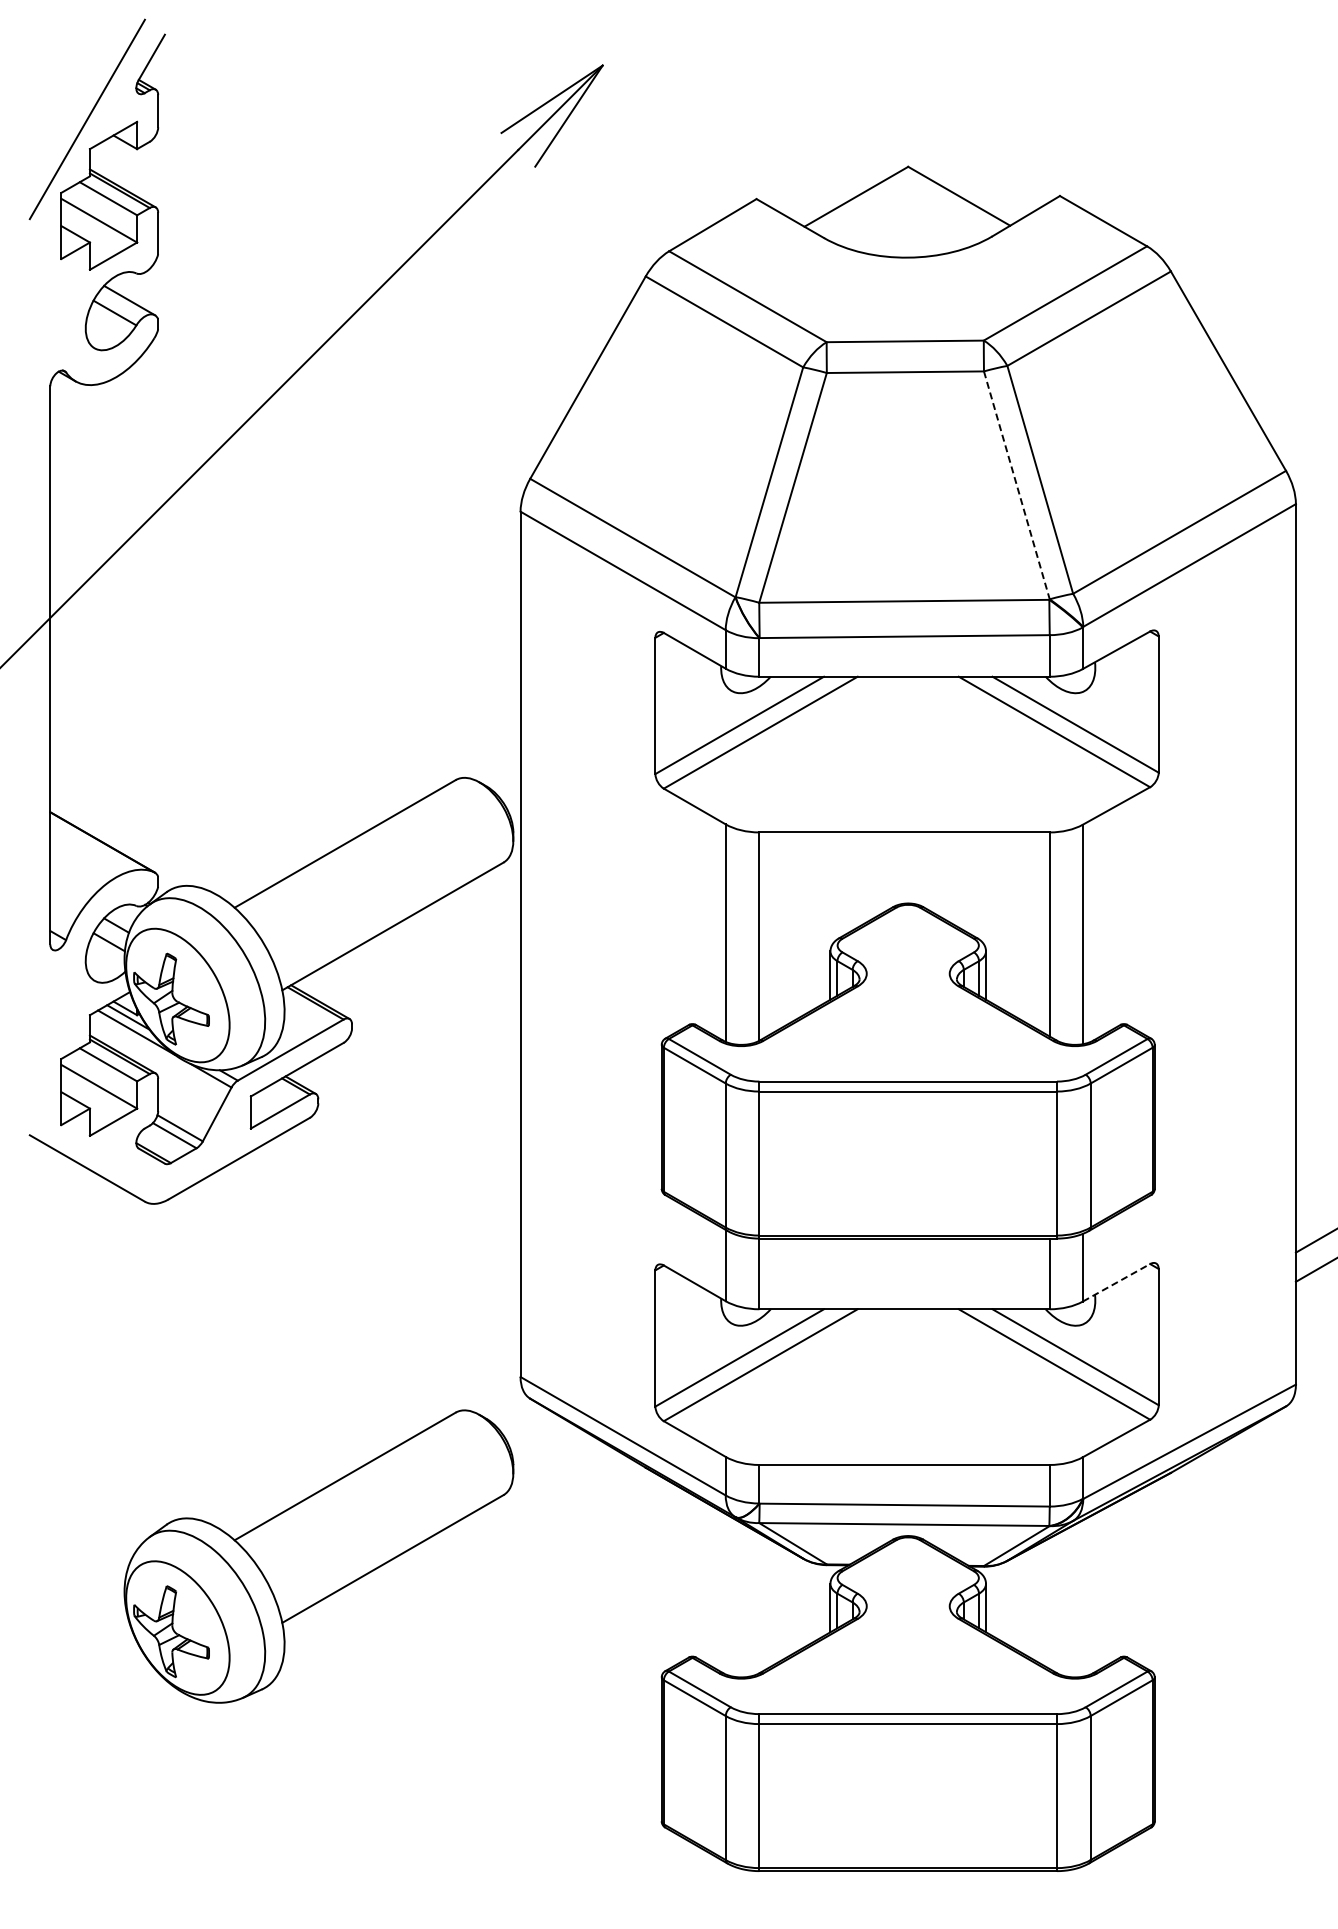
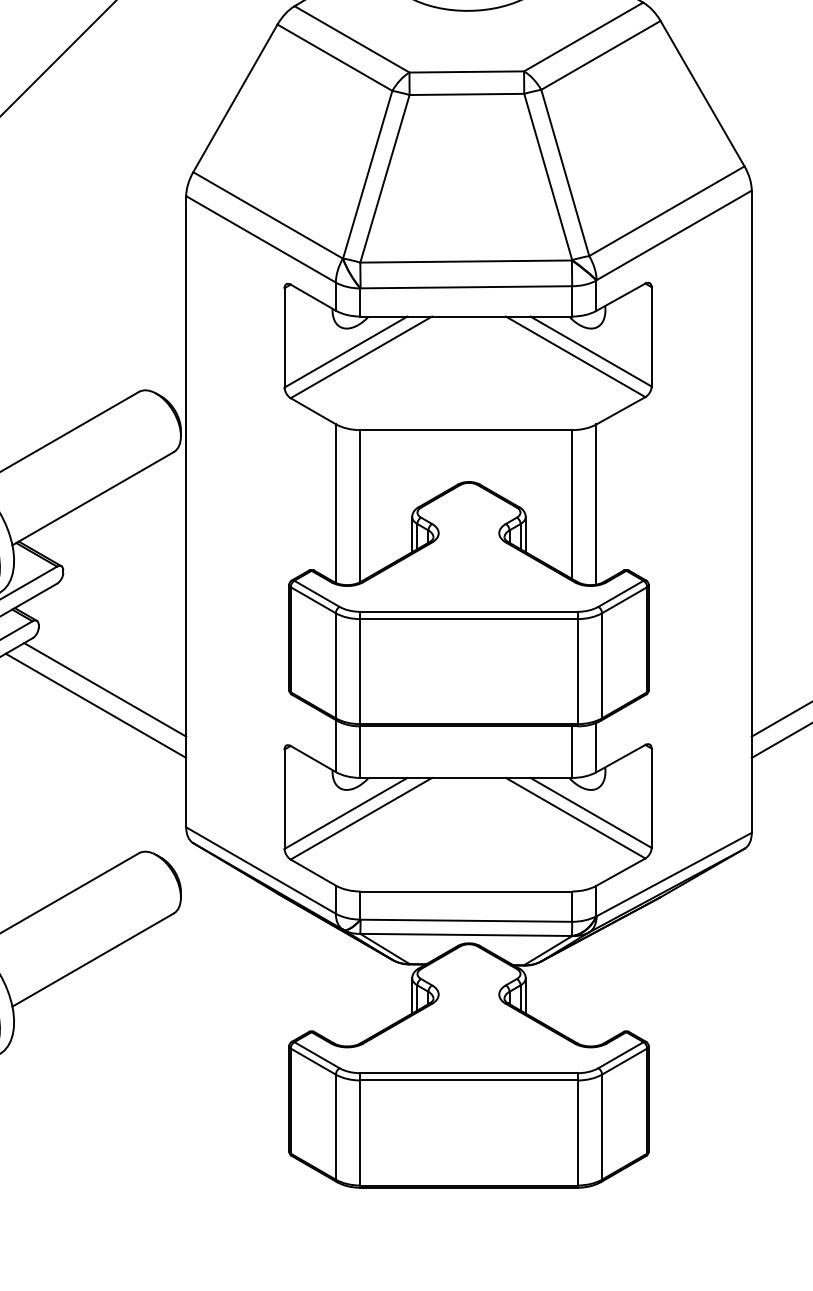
line: (1016, 485) -> (547, 177), dashed -> solid
line: (409, 1188) -> (105, 689), added
line: (396, 1210) -> (95, 705), added
line: (1116, 1282) -> (620, 758), dashed -> solid

